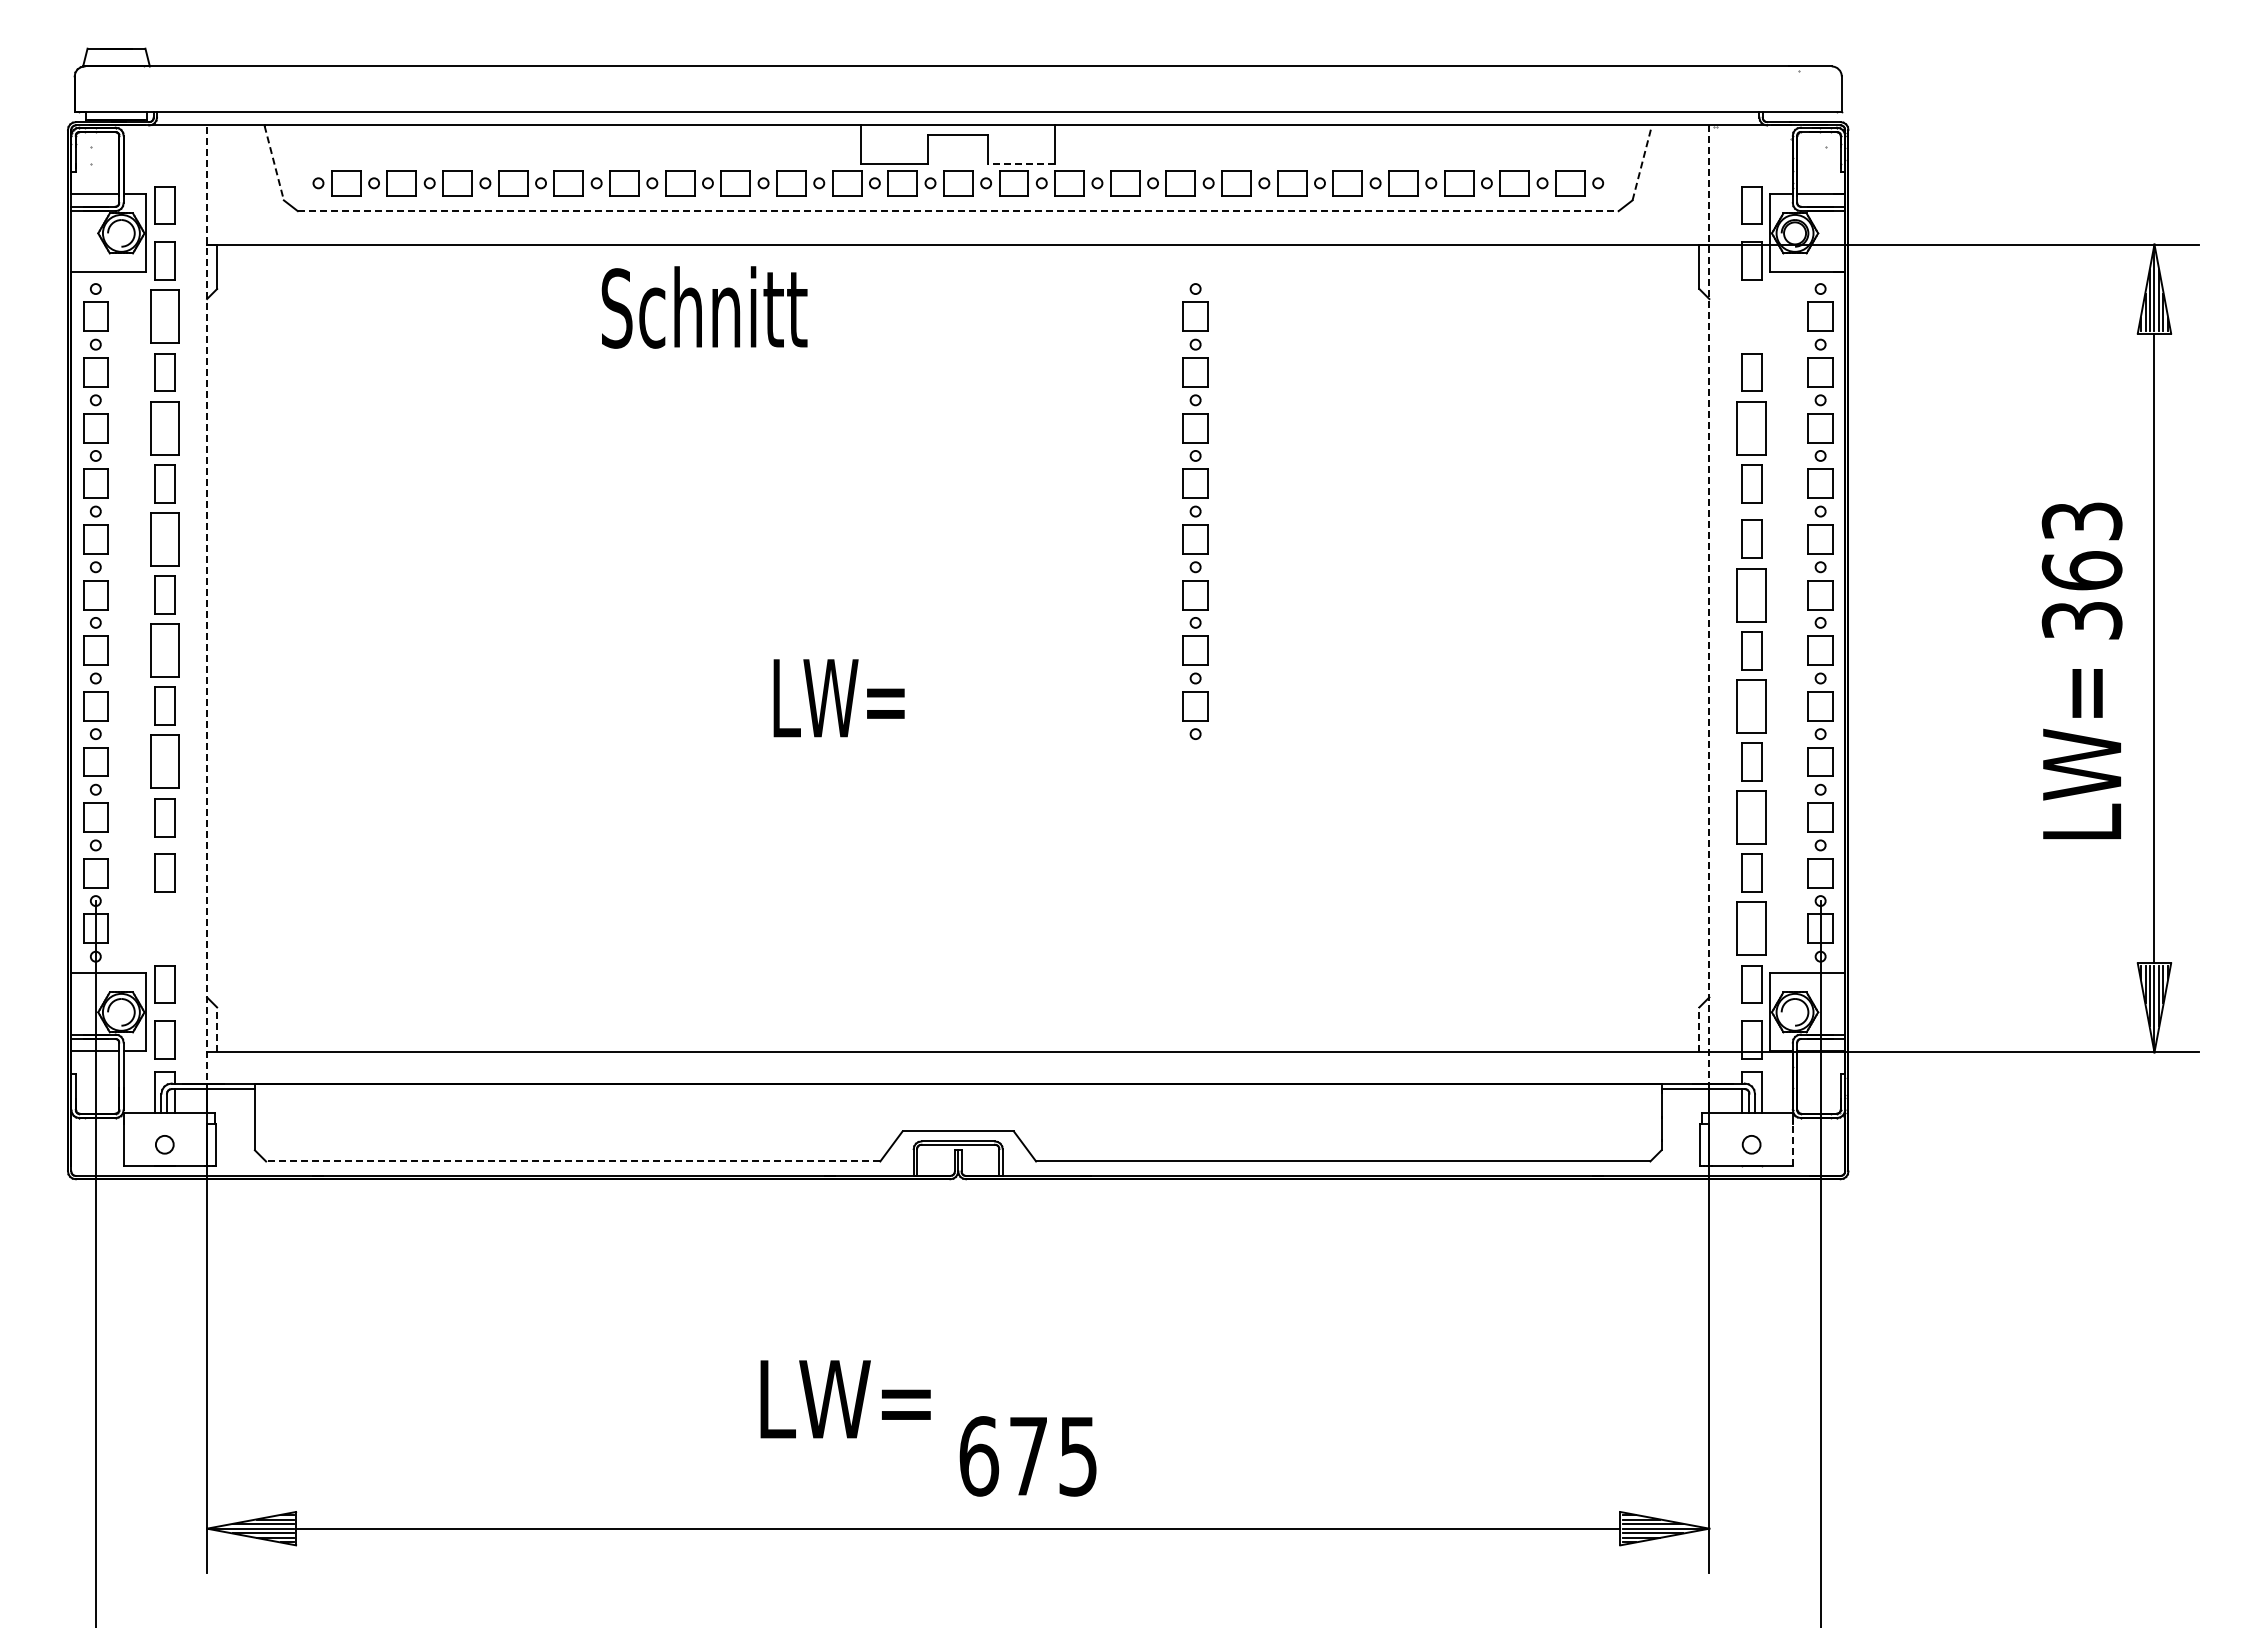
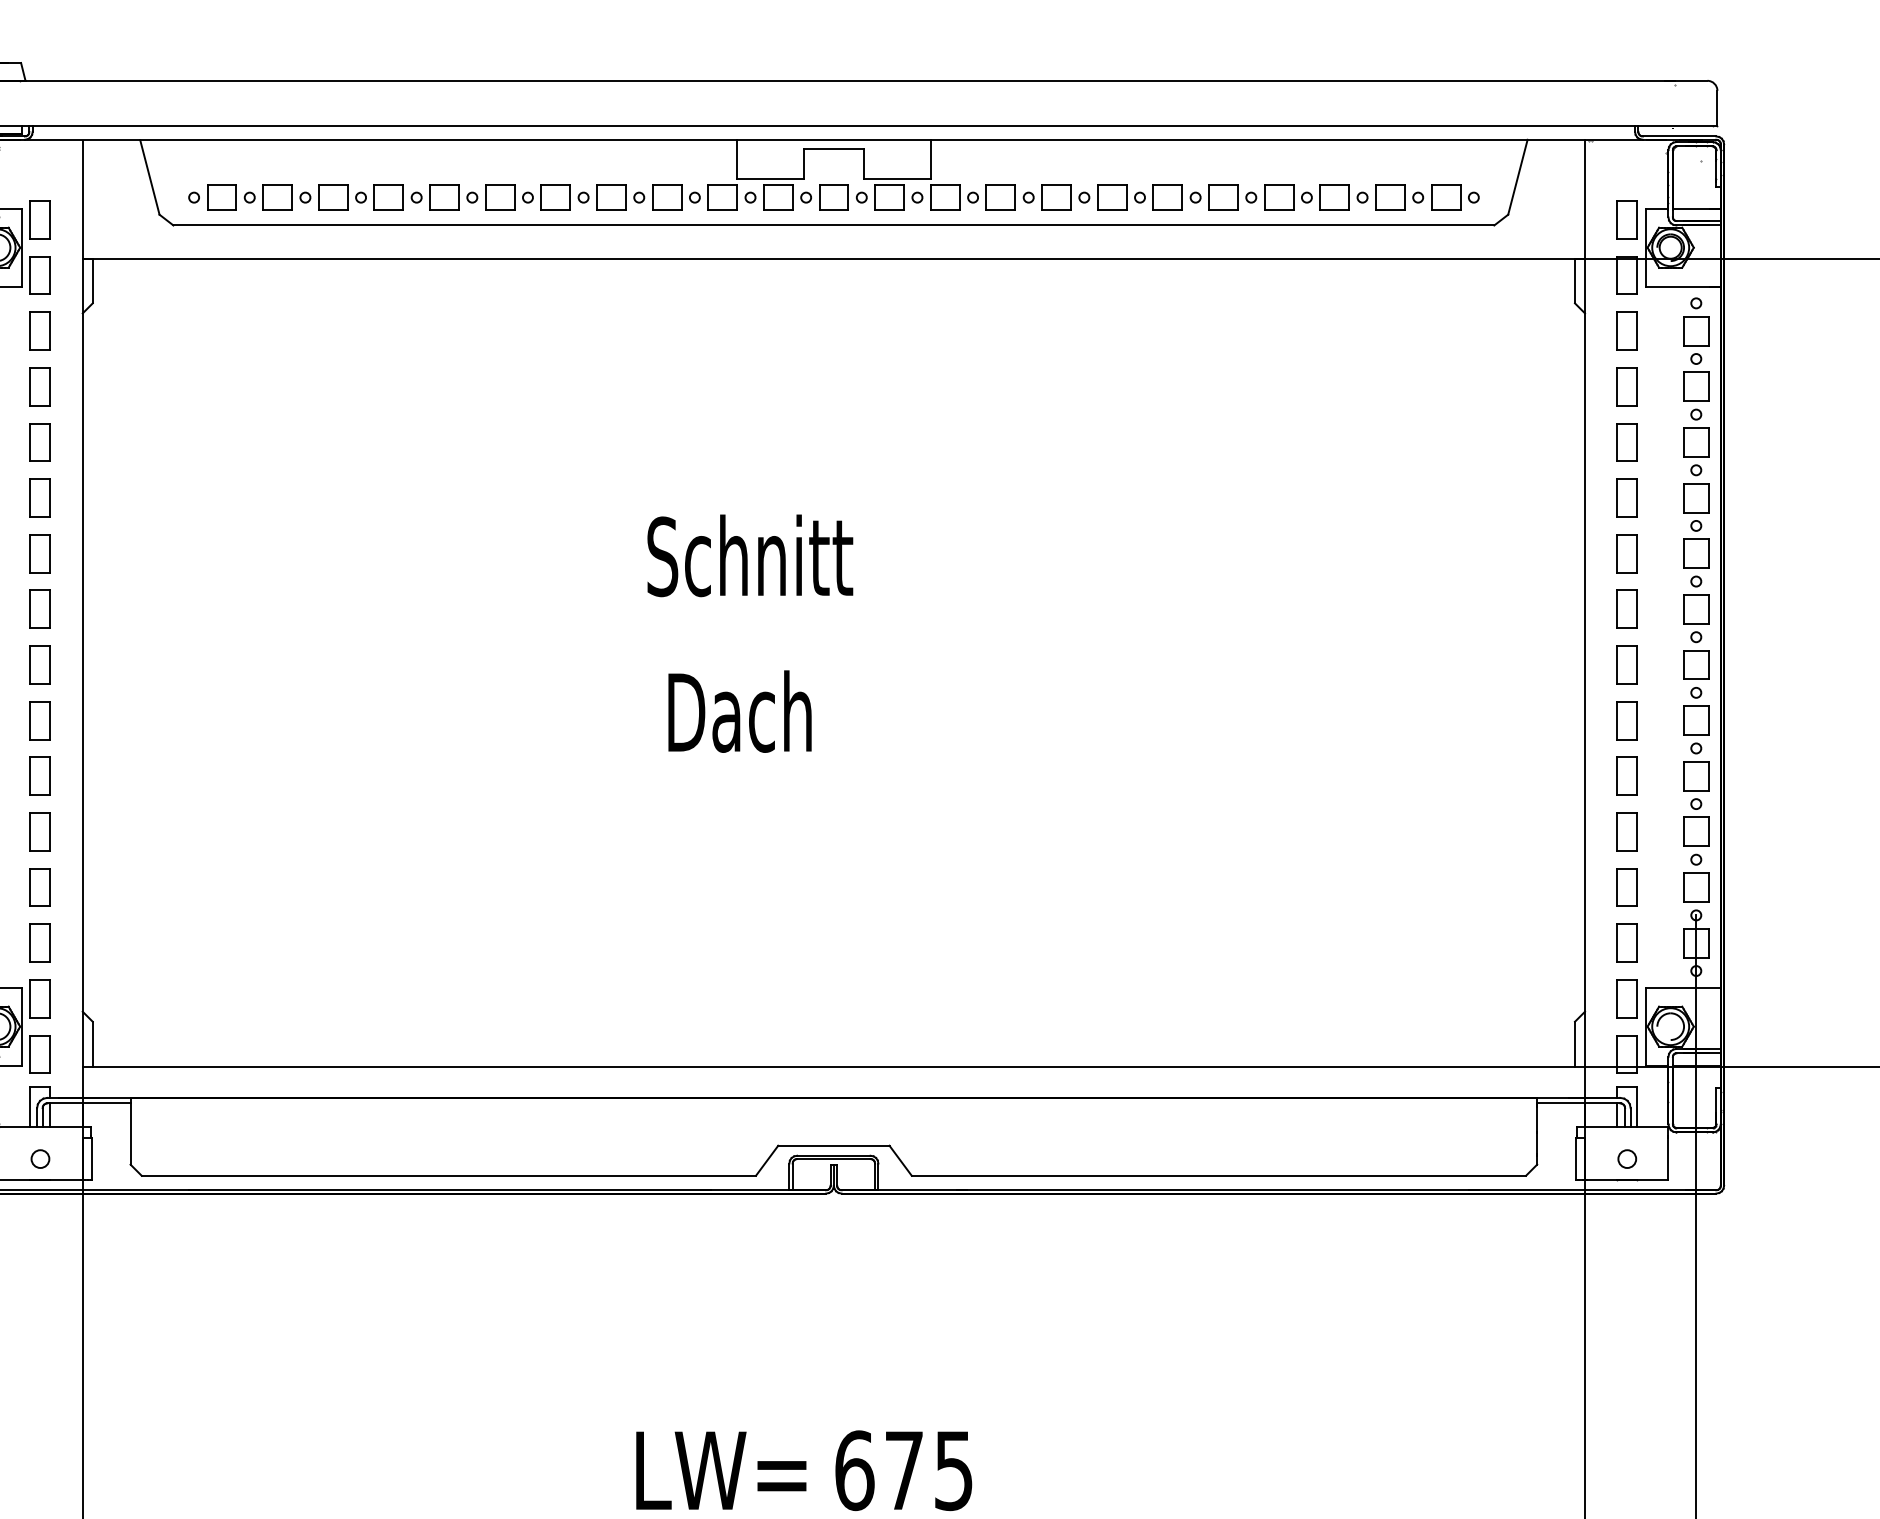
line: (1642, 162) -> (1518, 176), dashed -> solid
line: (274, 163) -> (150, 177), dashed -> solid
line: (1021, 164) -> (897, 178), dashed -> solid
line: (958, 211) -> (834, 225), dashed -> solid
text: (704, 307) -> (750, 555), moved
part: (164, 316) -> (40, 330), size x0.71
part: (1751, 316) -> (1627, 330), added
part: (164, 427) -> (40, 441), size x0.71
part: (1751, 427) -> (1627, 441), size x0.71
part: (1195, 511) -> (1071, 525), removed
part: (164, 538) -> (40, 552), size x0.71
part: (1751, 594) -> (1627, 608), size x0.71
line: (207, 605) -> (83, 619), dashed -> solid
line: (1709, 605) -> (1585, 619), dashed -> solid
part: (164, 650) -> (40, 664), size x0.71
text: (854, 697) -> (730, 711), LW= -> Dach
part: (1751, 705) -> (1627, 719), size x0.71
part: (164, 761) -> (40, 775), size x0.71
part: (1751, 817) -> (1627, 831), size x0.71
part: (164, 928) -> (40, 942), added
part: (1751, 928) -> (1627, 942), size x0.71
line: (217, 1029) -> (93, 1043), dashed -> solid
line: (1699, 1029) -> (1575, 1043), dashed -> solid
line: (1792, 1144) -> (1668, 1158), dashed -> solid
line: (572, 1161) -> (448, 1175), dashed -> solid
text: (845, 1399) -> (721, 1470), moved

